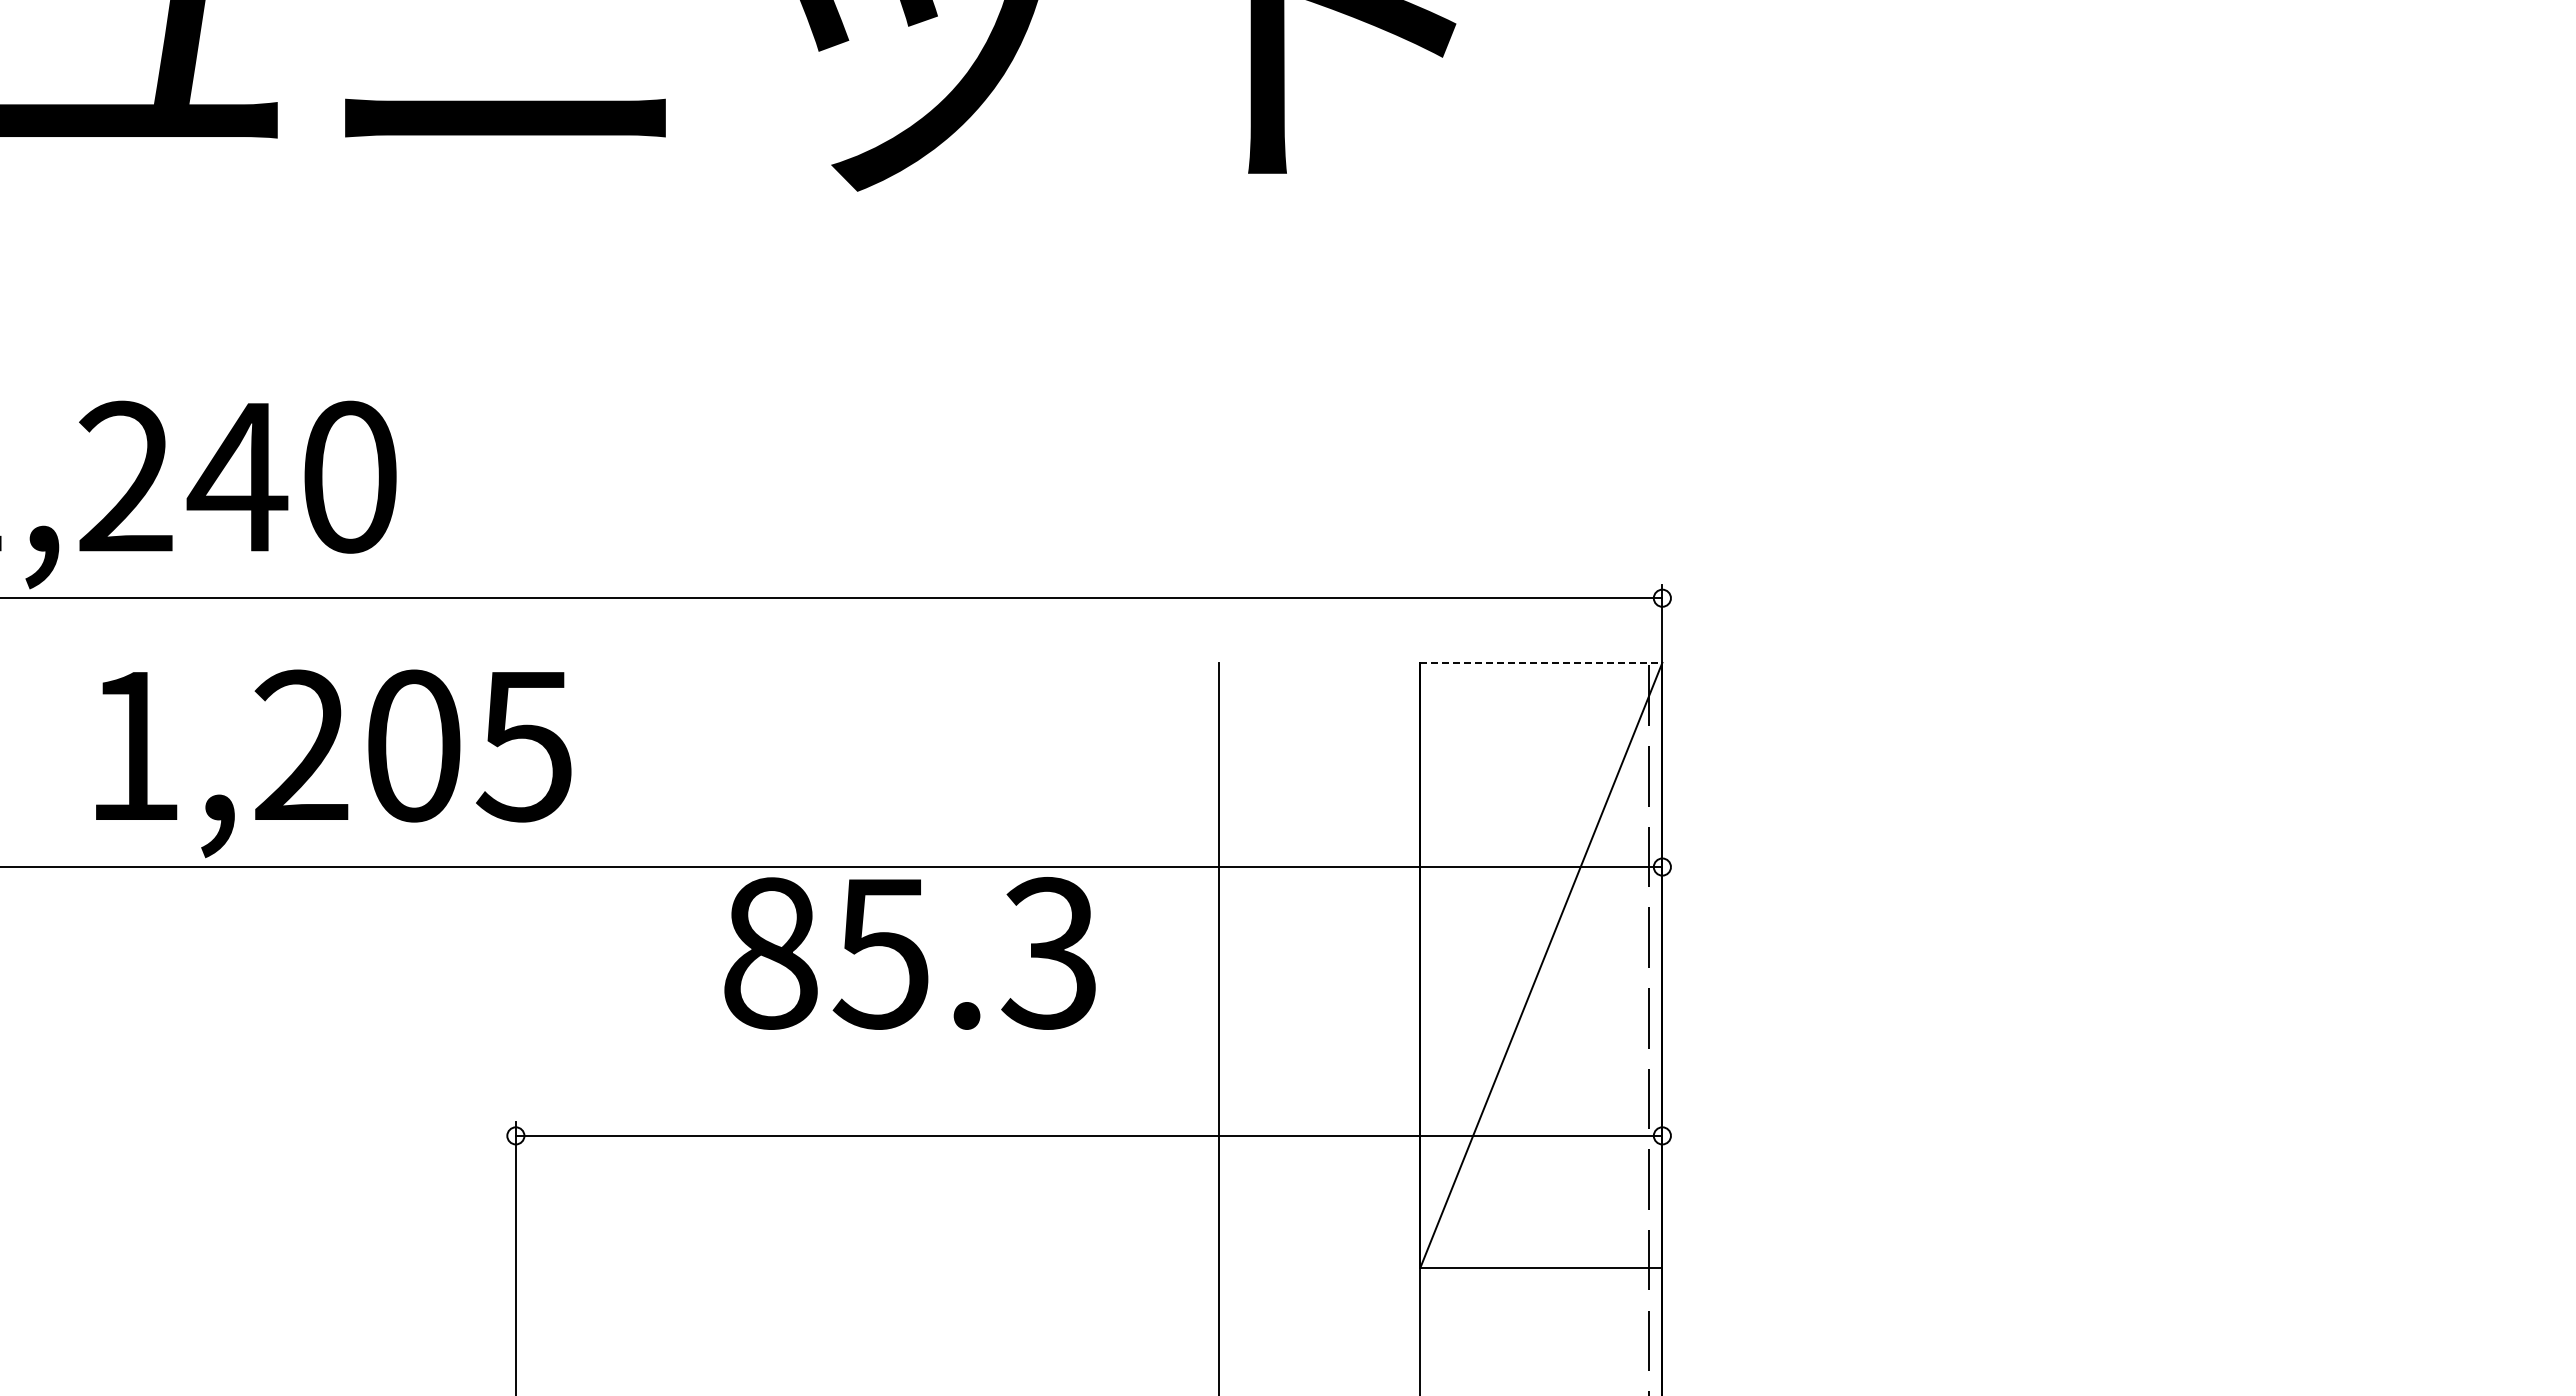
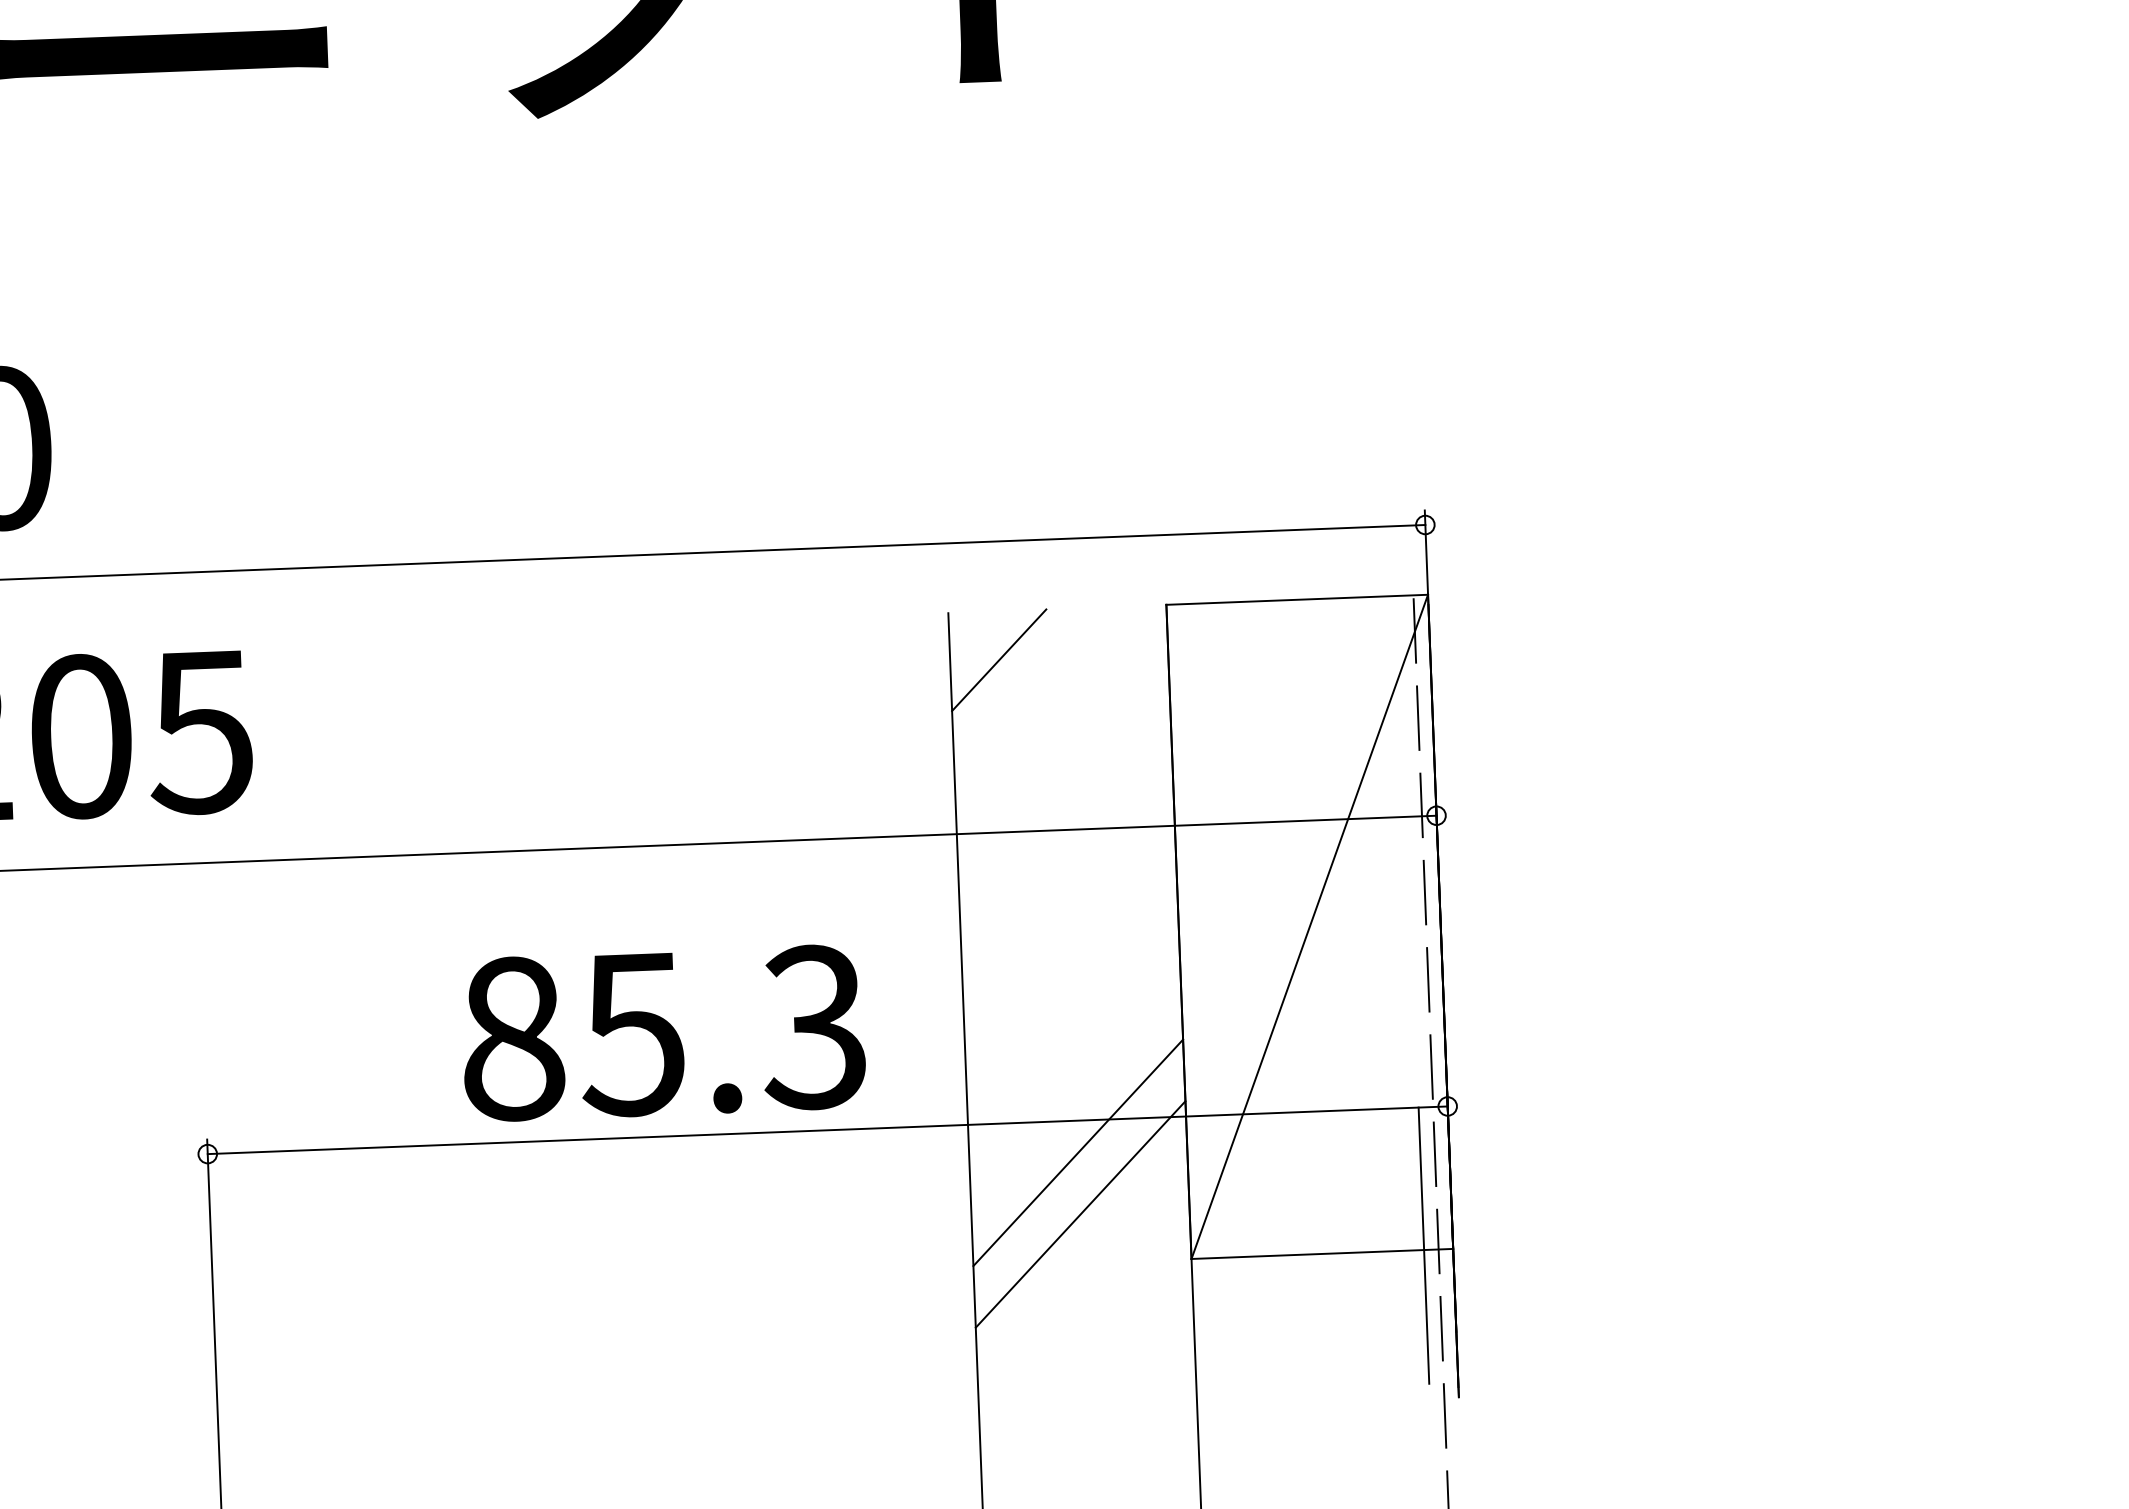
line: (1541, 662) -> (1297, 599), dashed -> solid
line: (1263, 707) -> (998, 659), added
text: (909, 953) -> (663, 1033), moved
line: (1319, 1165) -> (1078, 1152), added
line: (1319, 1222) -> (1080, 1214), added
line: (1635, 1263) -> (1423, 1245), added

